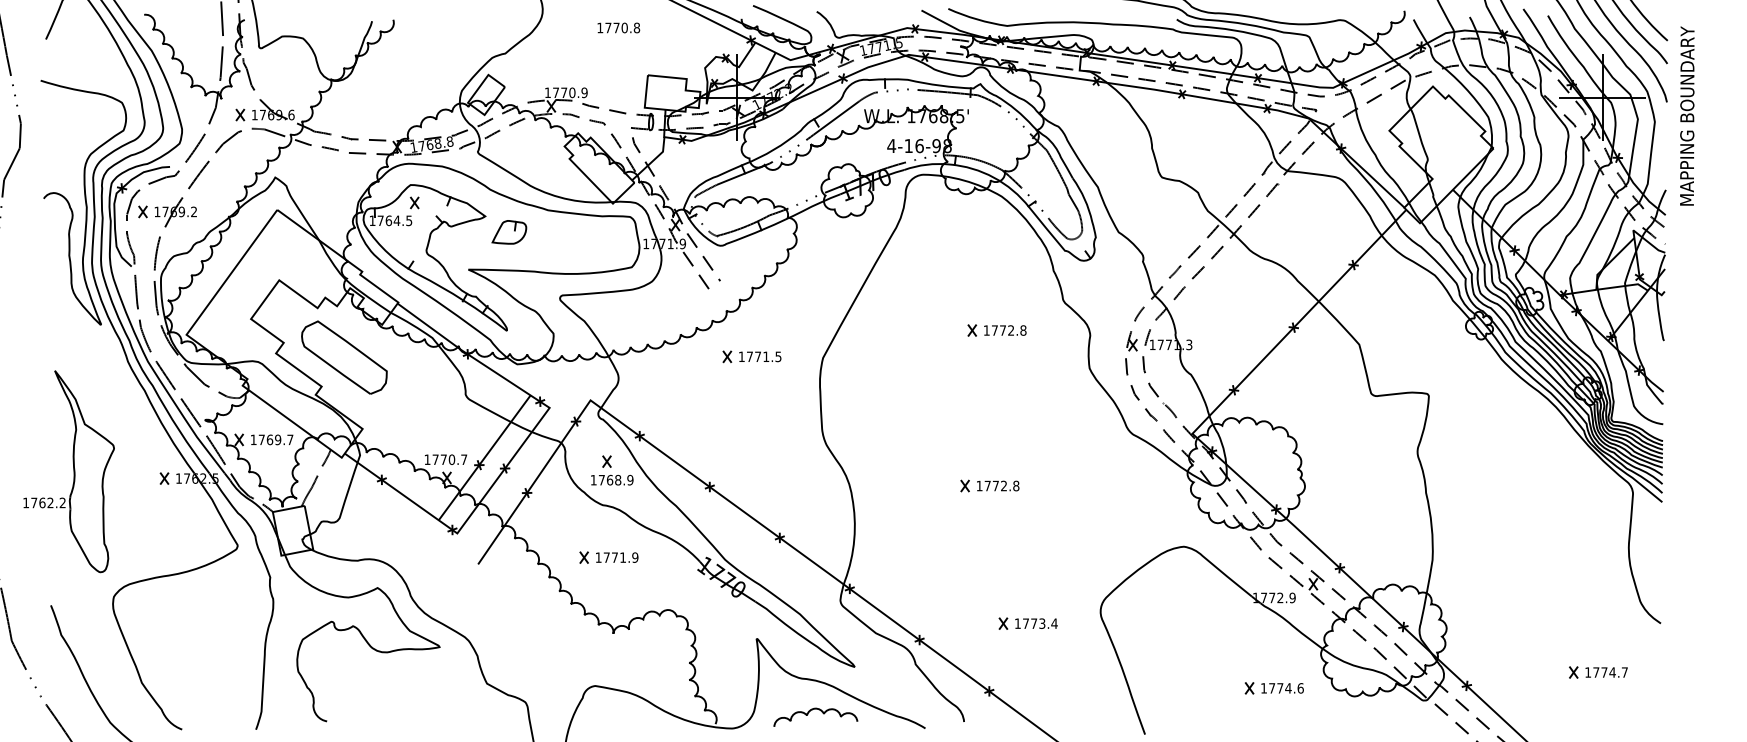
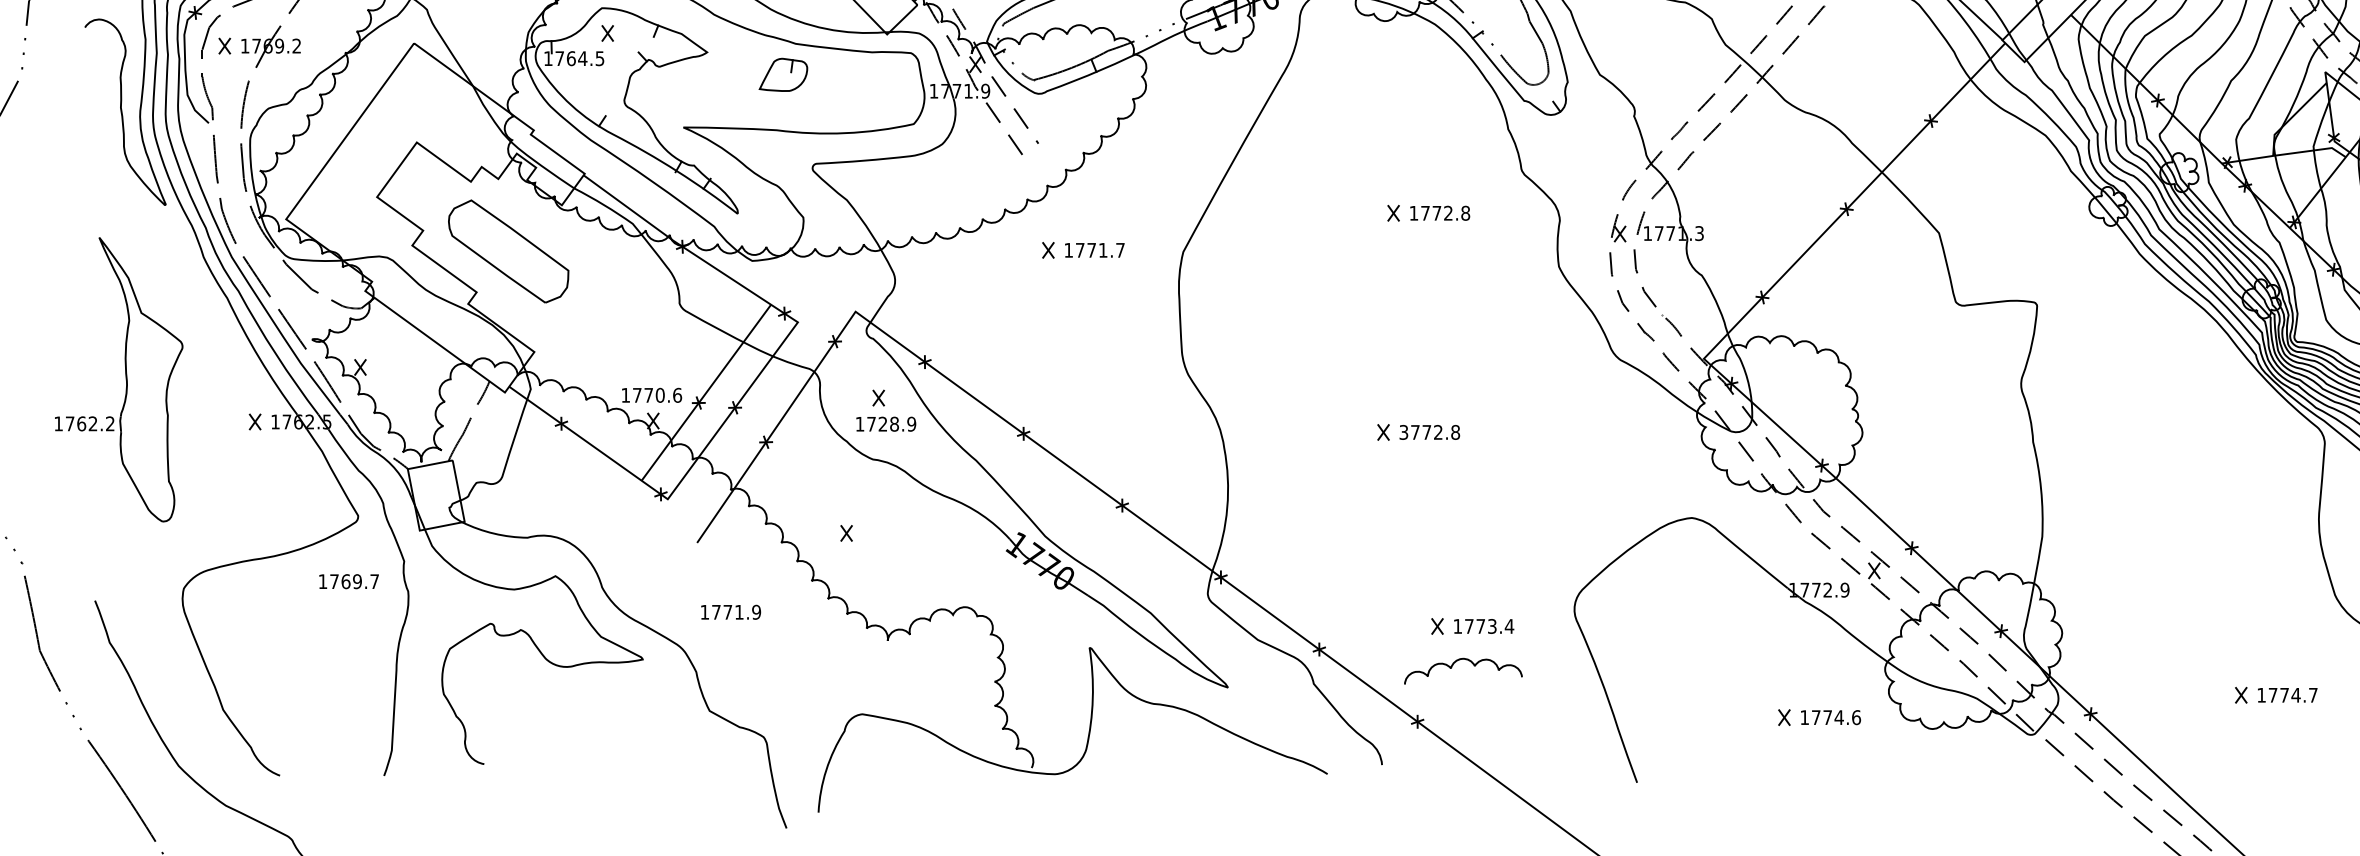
part: (509, 232) -> (783, 75), moved
text: (778, 356) -> (1120, 249), 1771.5 -> 1771.7
text: (272, 439) -> (349, 581), moved
text: (464, 459) -> (677, 395), 1770.7 -> 1770.6
part: (68, 471) -> (118, 379), moved
text: (610, 479) -> (883, 423), 1768.9 -> 1728.9
text: (979, 485) -> (1403, 431), 1772.8 -> 3772.8
text: (617, 557) -> (731, 612), moved
curve: (812, 710) -> (1458, 661), moved

